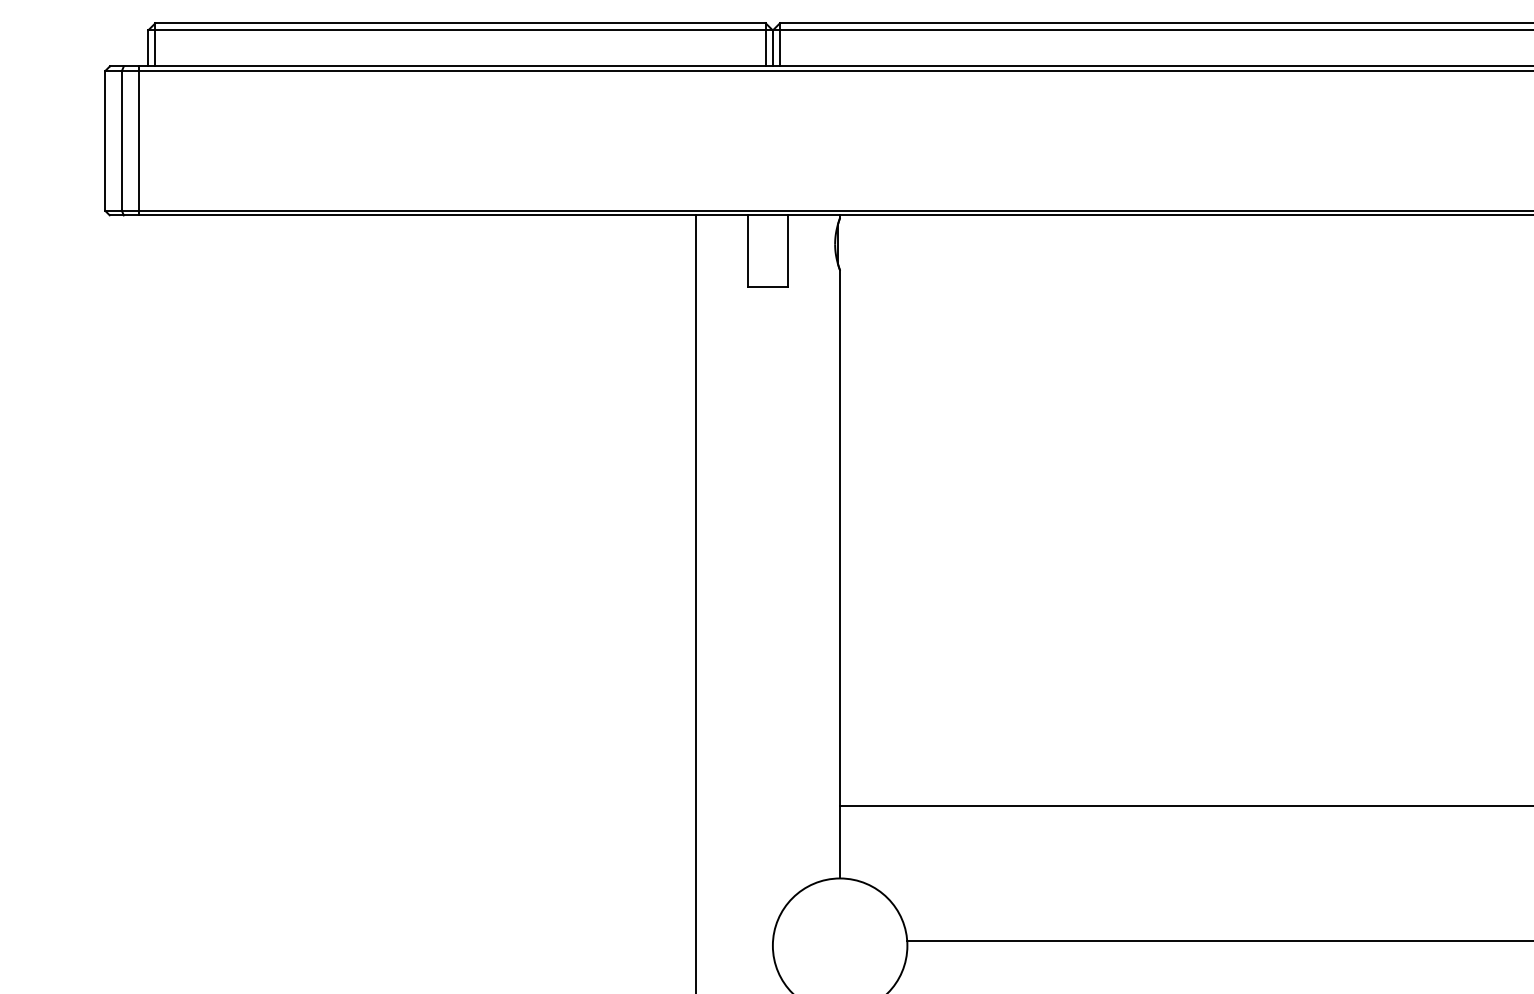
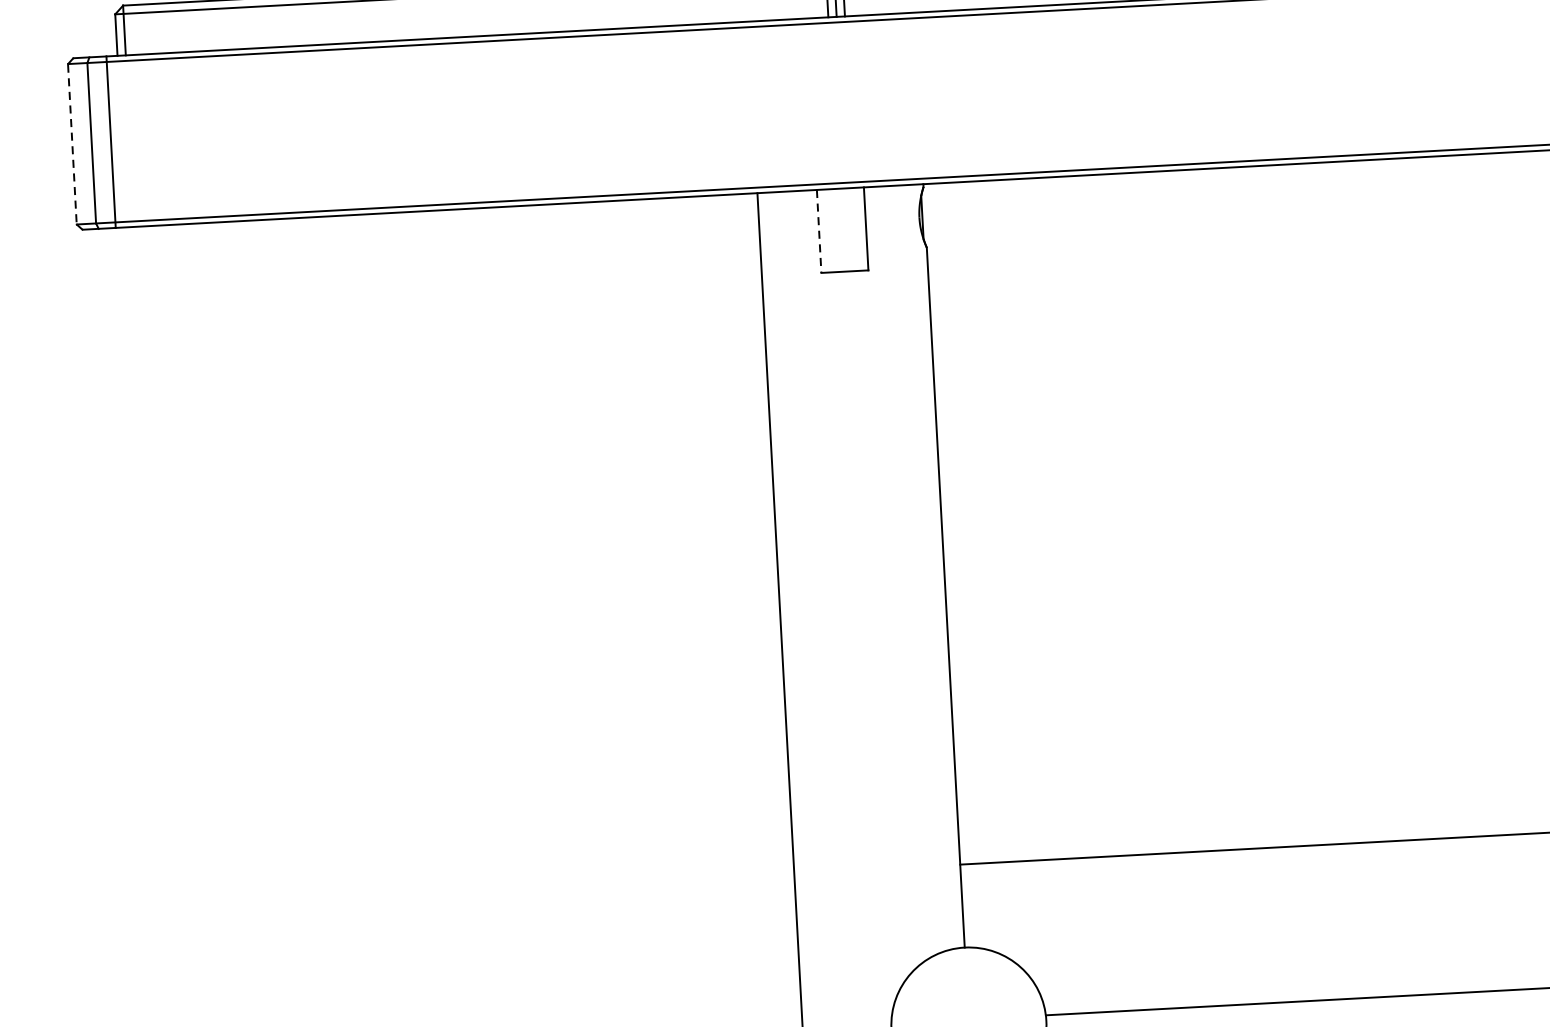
line: (105, 141) -> (72, 144), solid -> dashed
line: (747, 251) -> (818, 231), solid -> dashed

